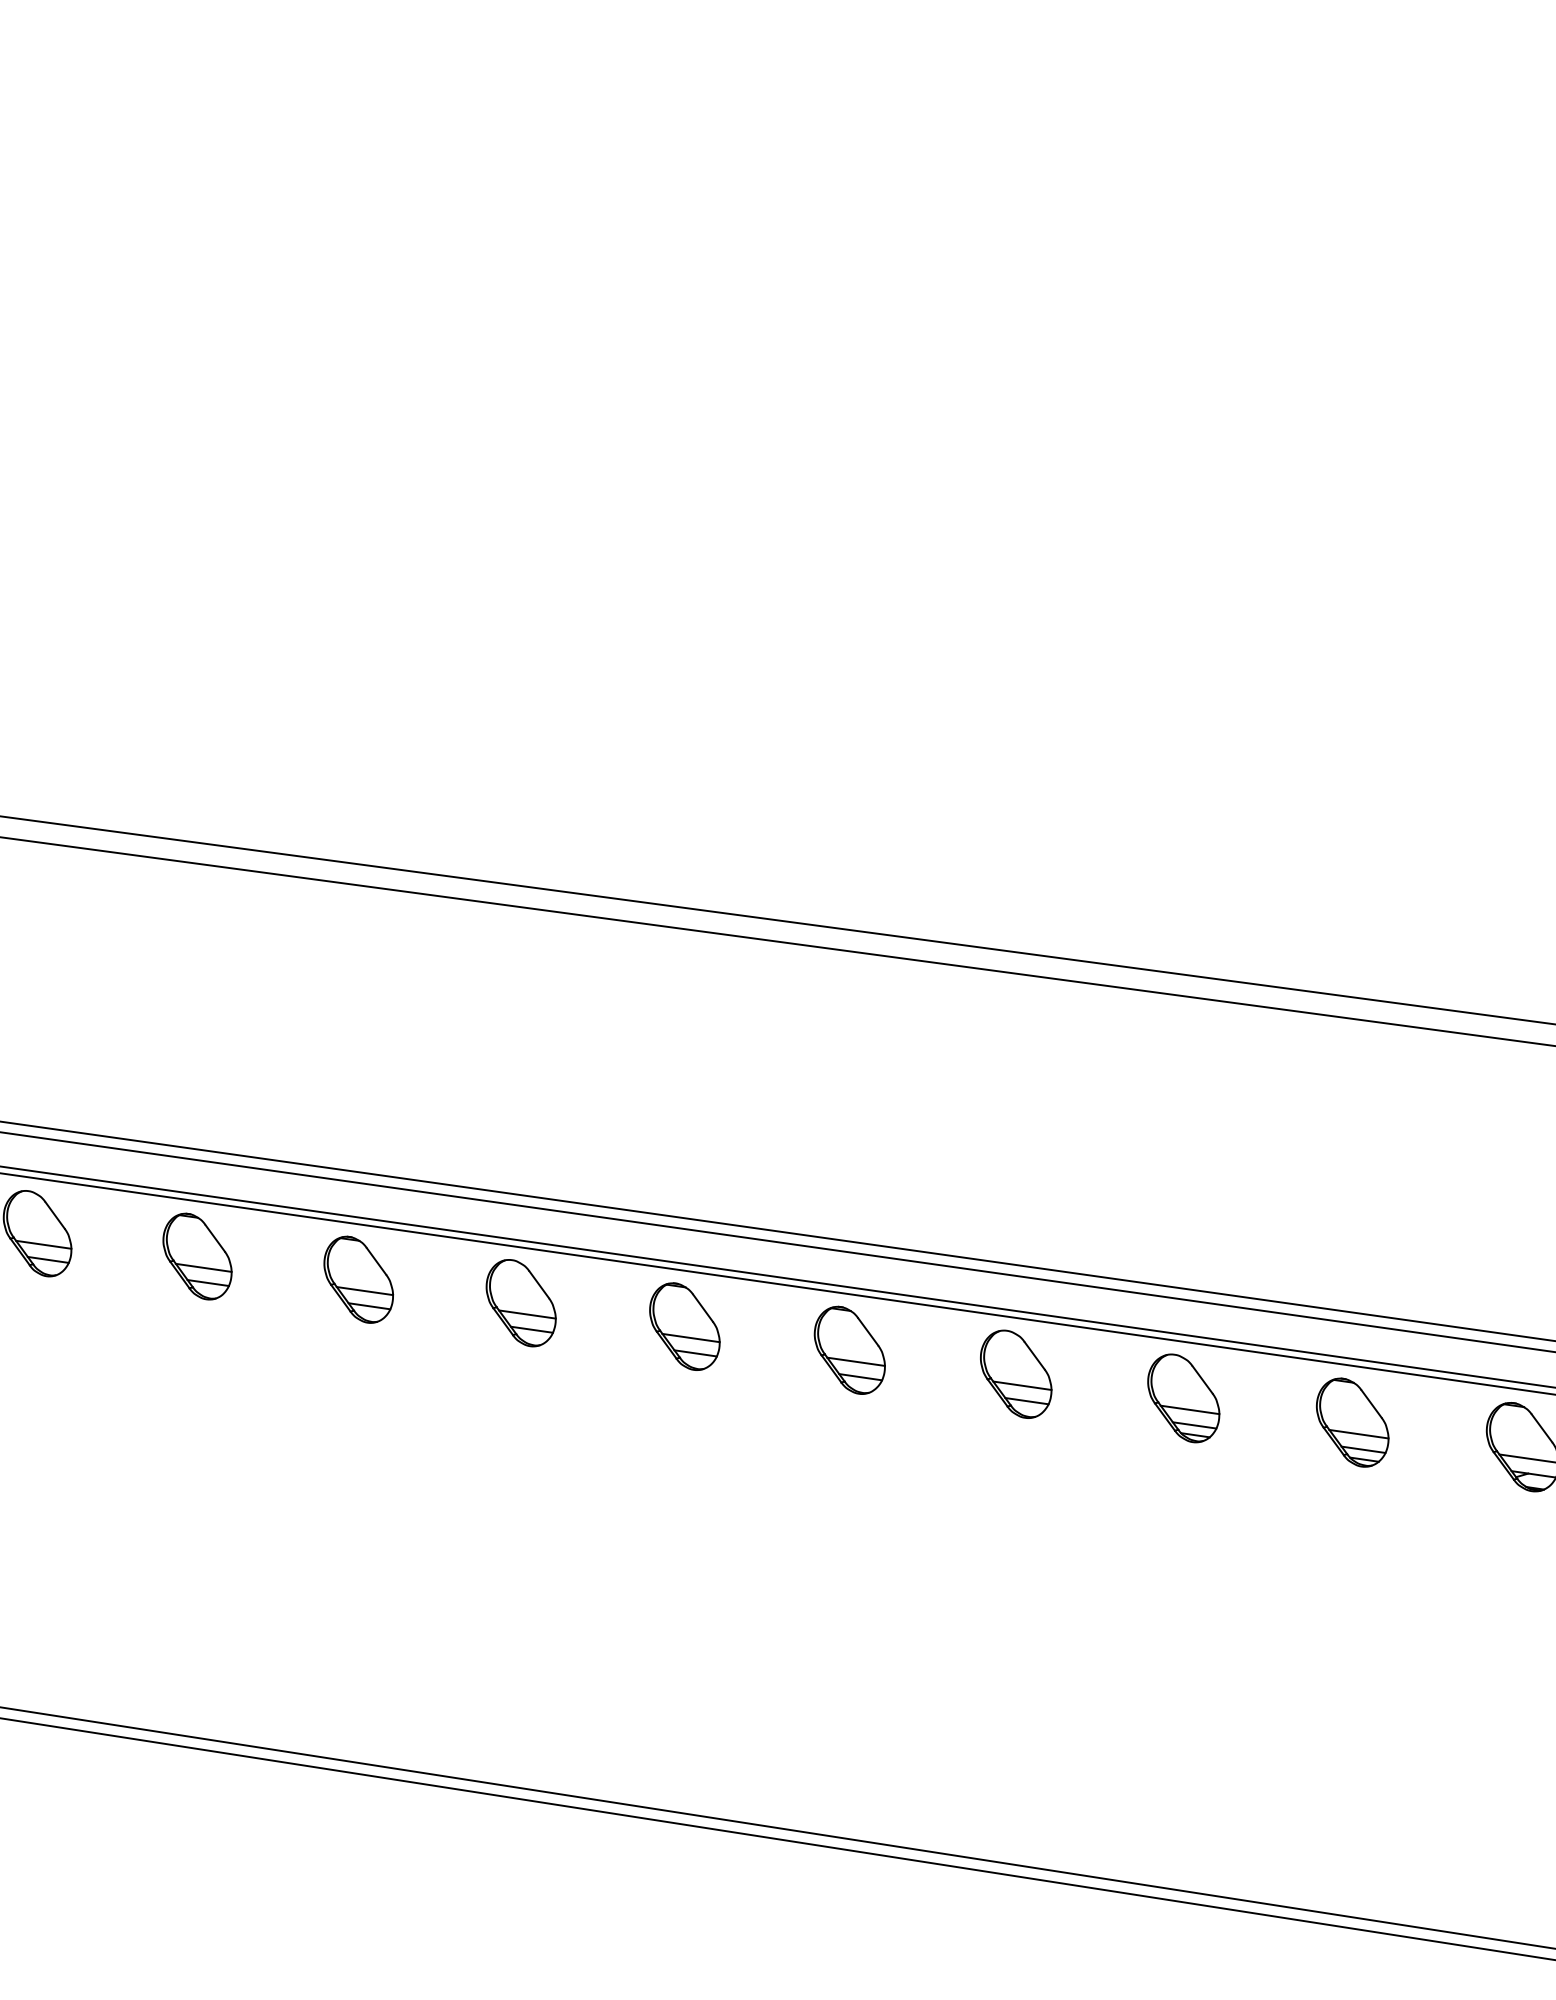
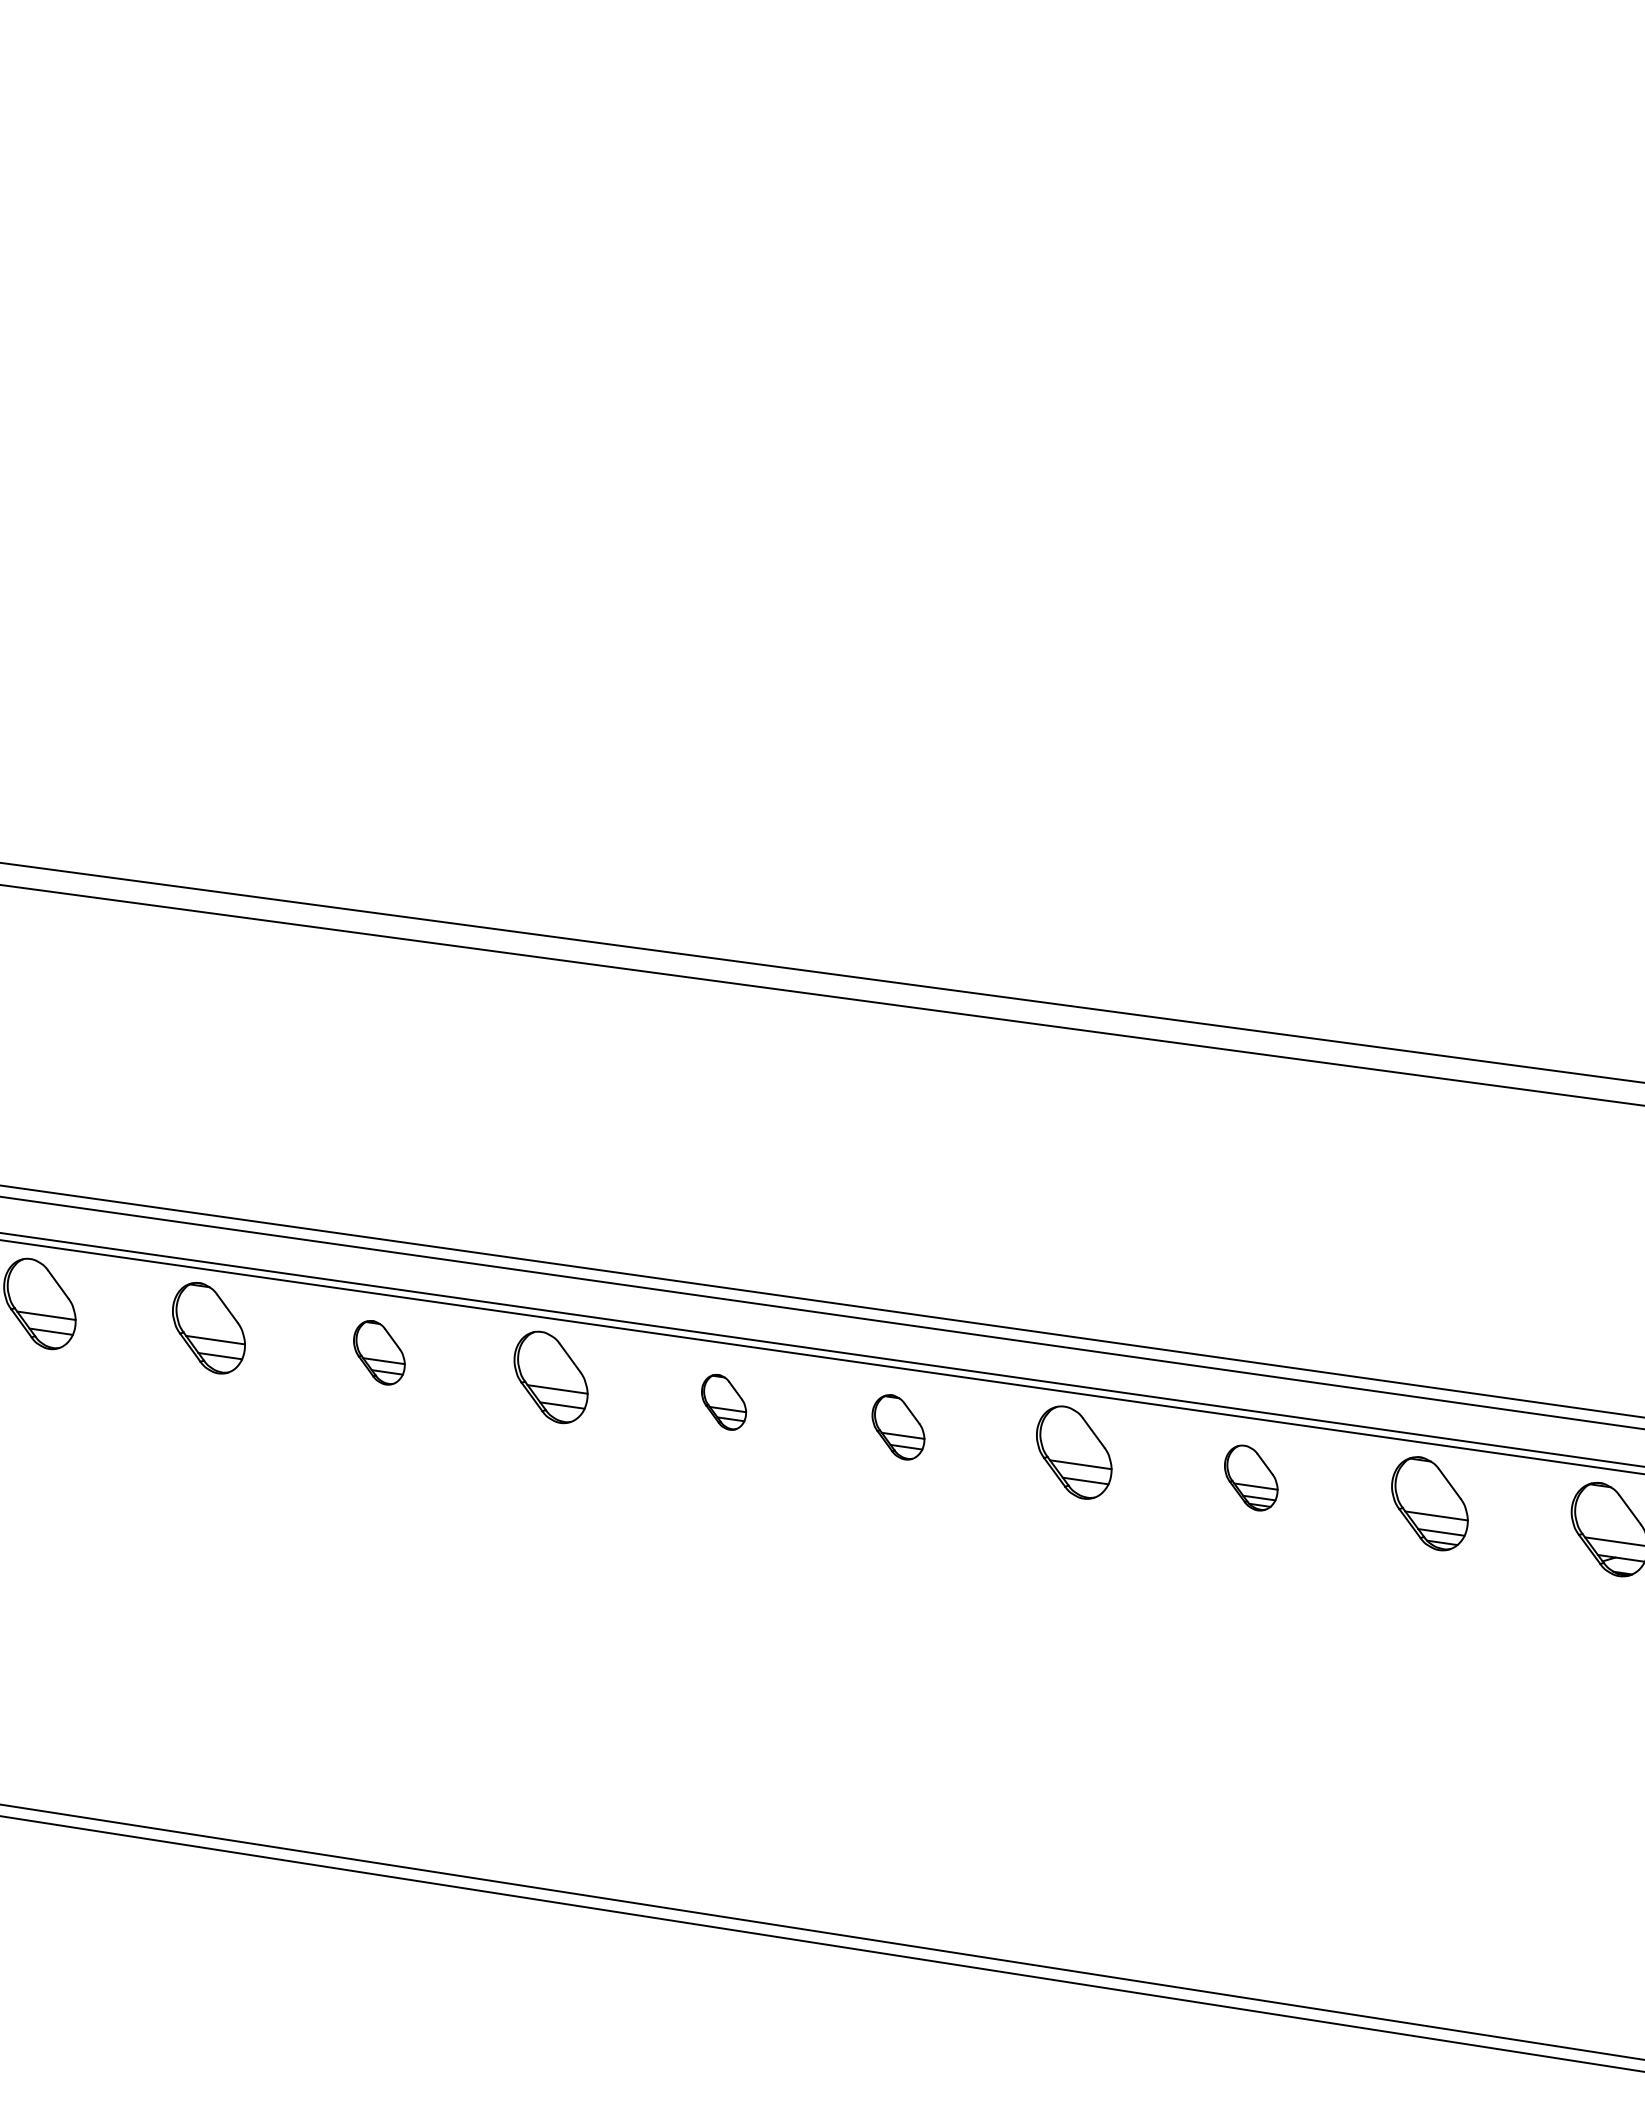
part: (358, 1279) -> (379, 1352), size x0.7
part: (684, 1326) -> (723, 1402), size x0.6
part: (849, 1350) -> (898, 1427), size x0.7
part: (1182, 1397) -> (1250, 1477), size x0.7

